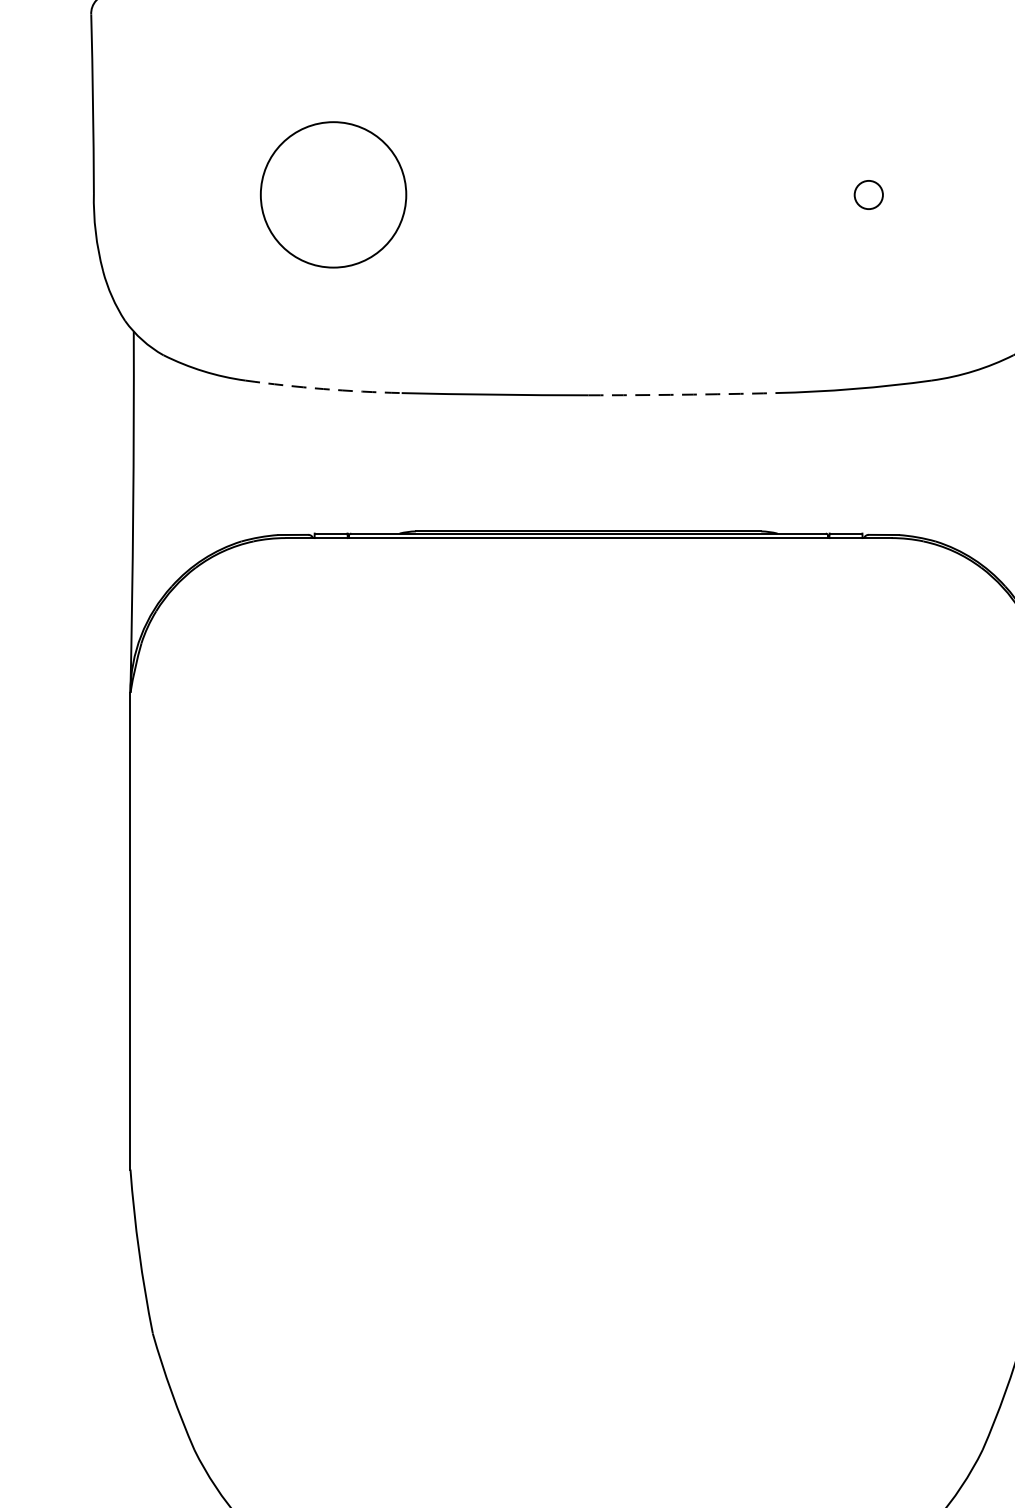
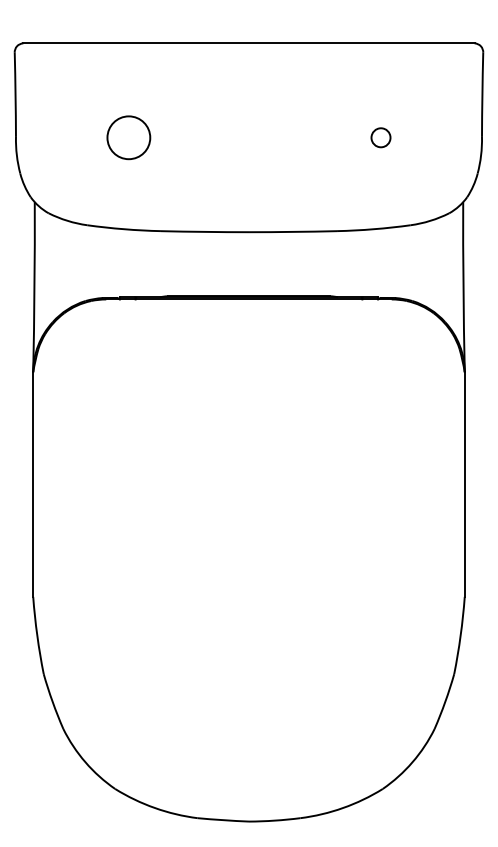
circle: (332, 194) -> (128, 137), size x0.62
circle: (867, 194) -> (380, 137), size x1.43
arc: (324, 389) -> (124, 229), dashed -> solid
arc: (683, 393) -> (293, 231), dashed -> solid

